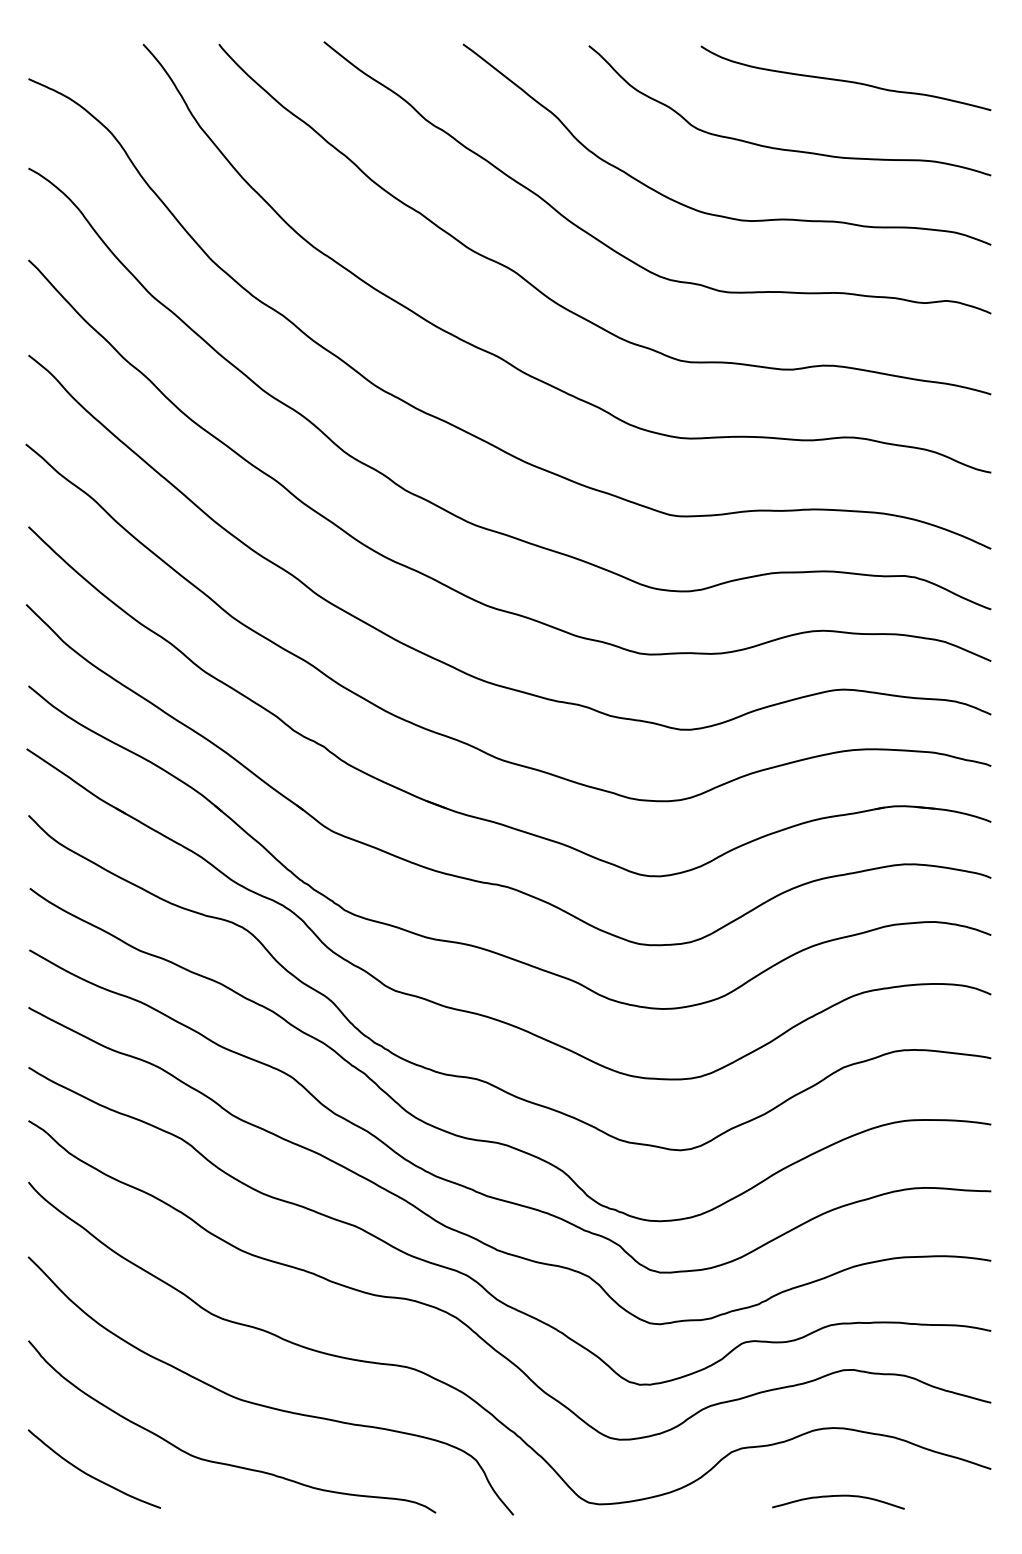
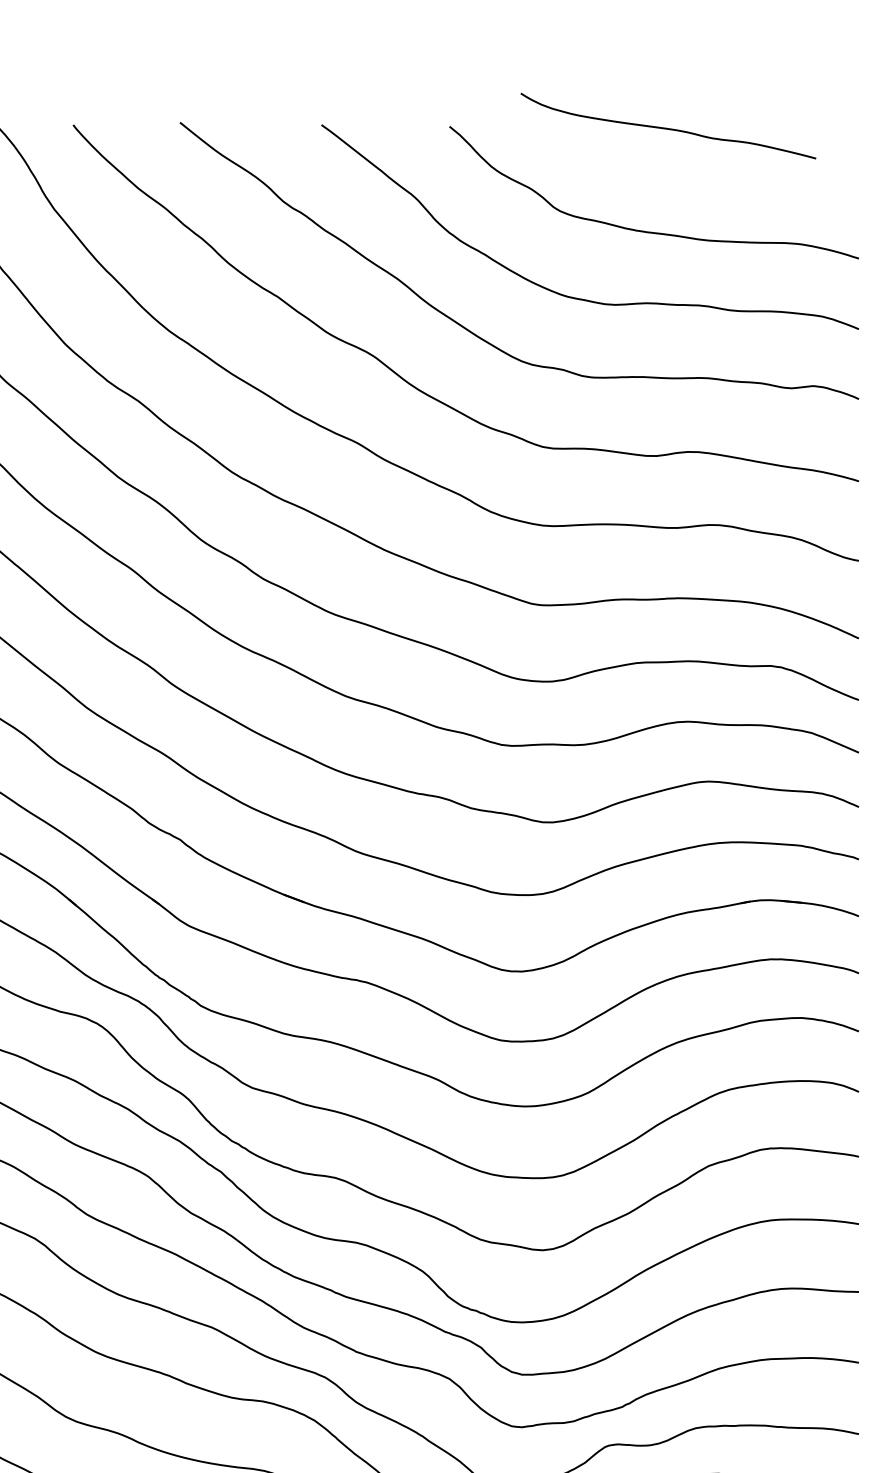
curve: (845, 80) -> (667, 128), moved

